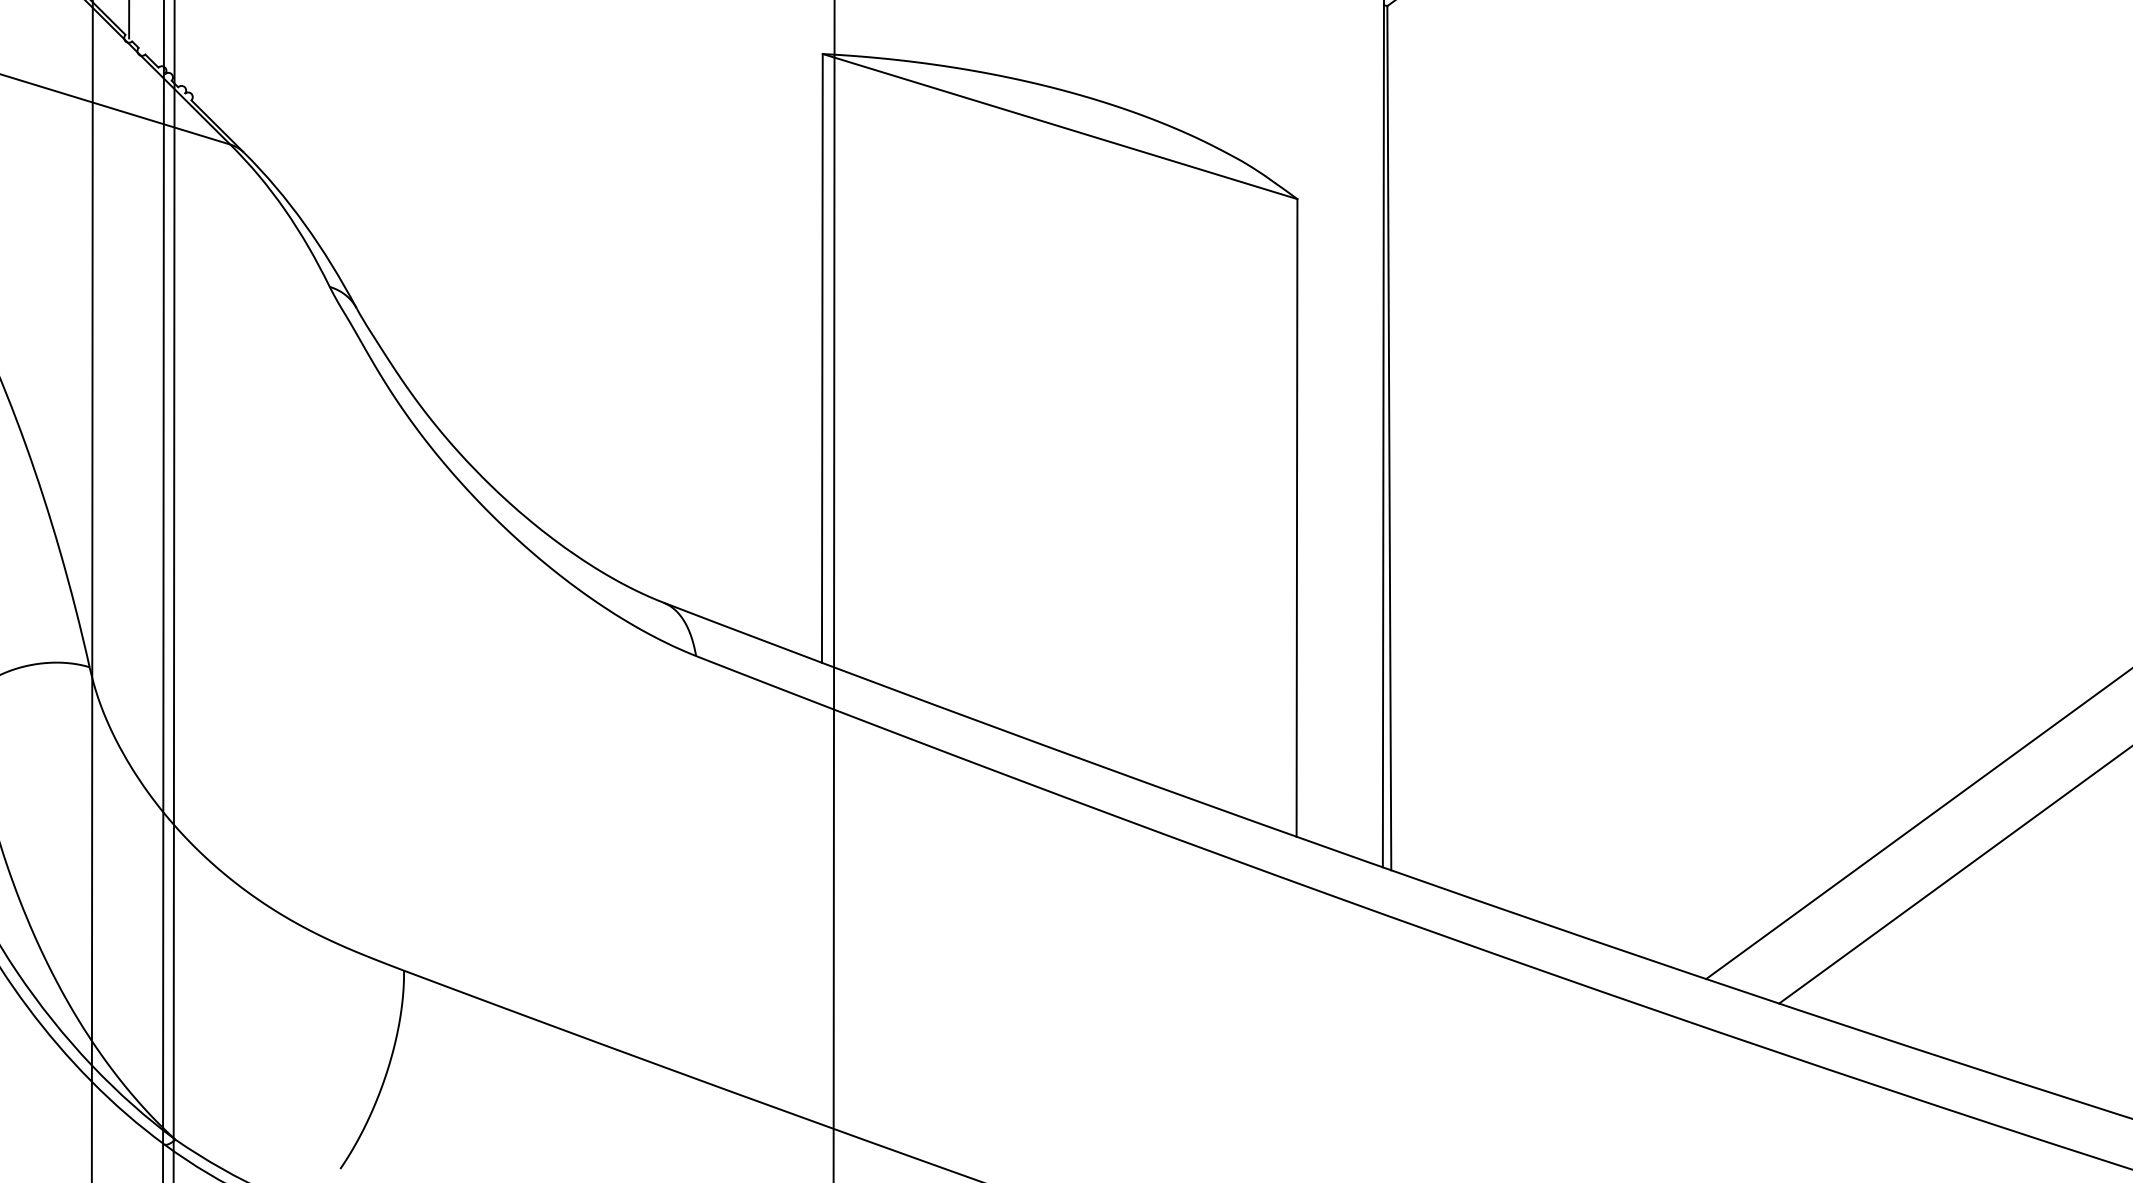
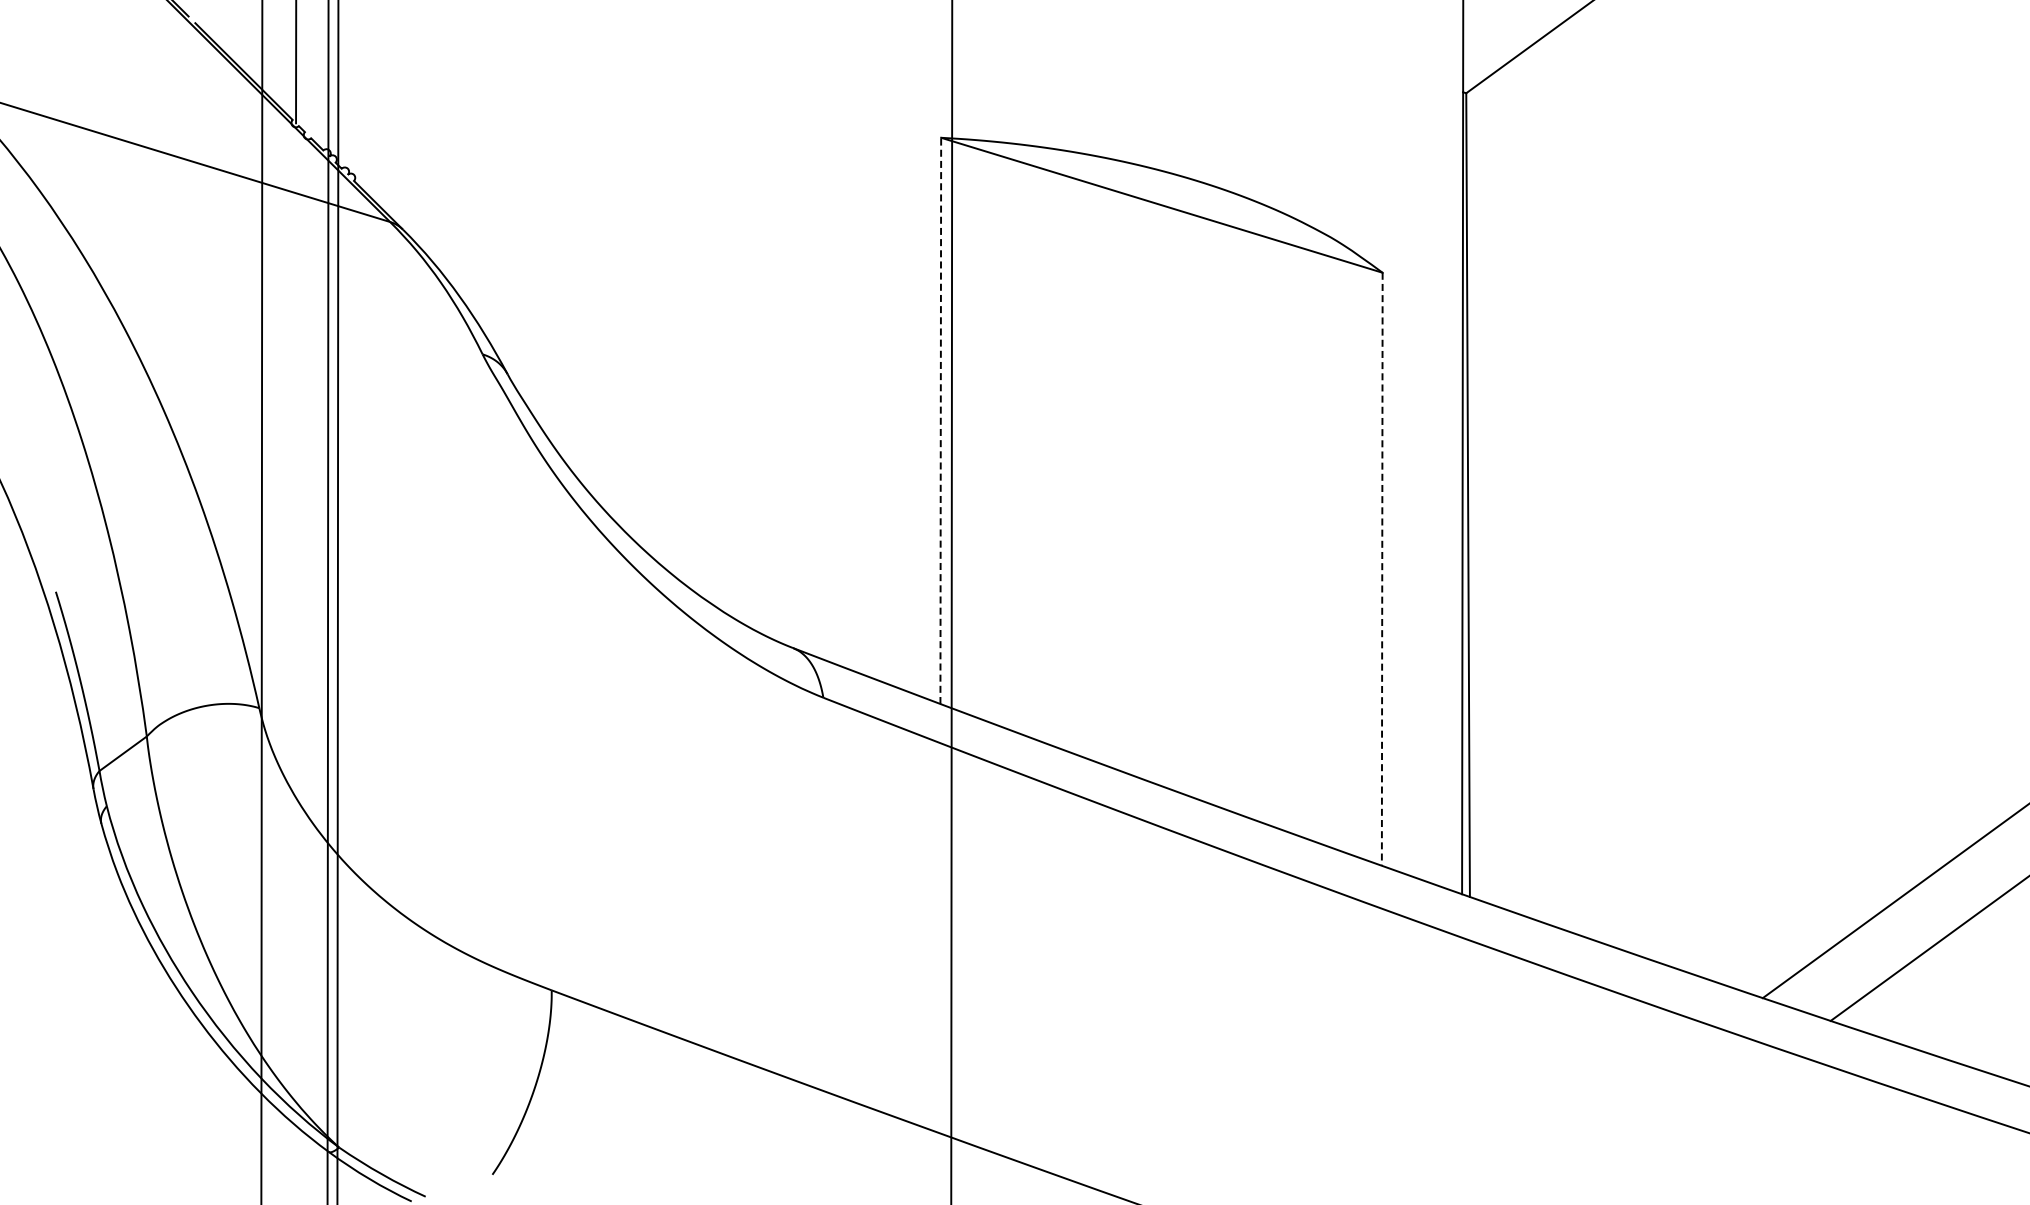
line: (822, 357) -> (940, 420), solid -> dashed
line: (1297, 518) -> (1382, 569), solid -> dashed

